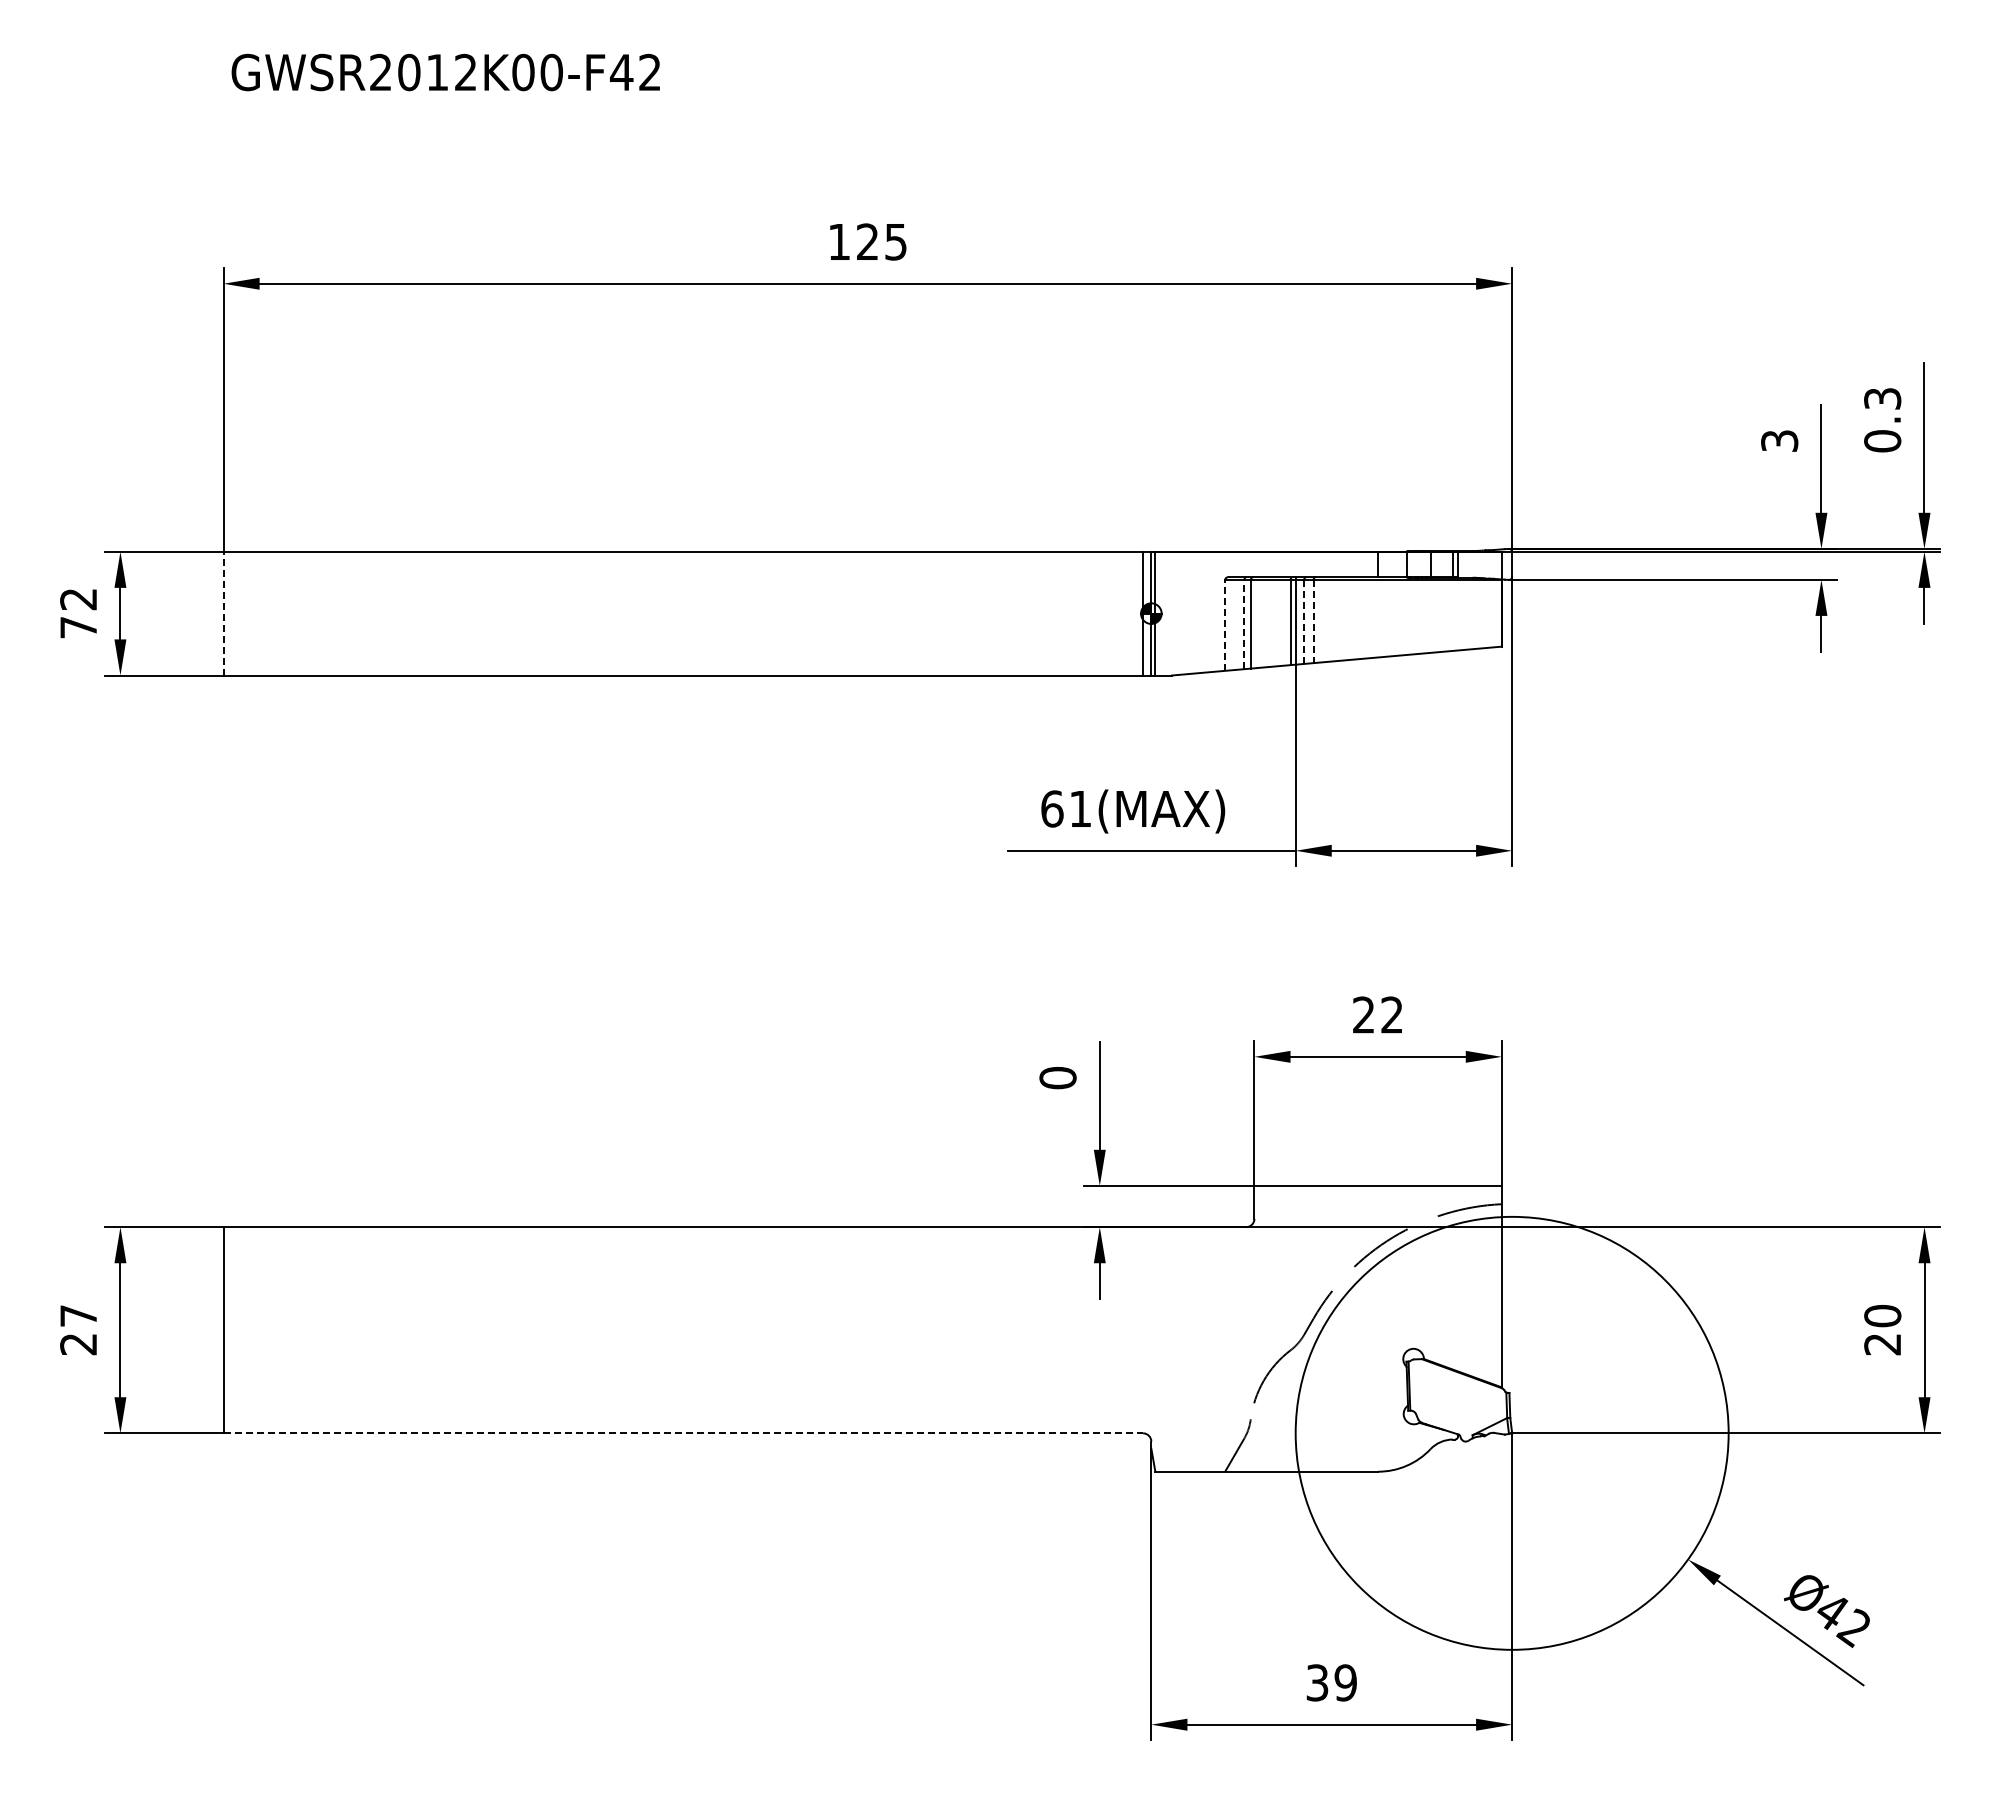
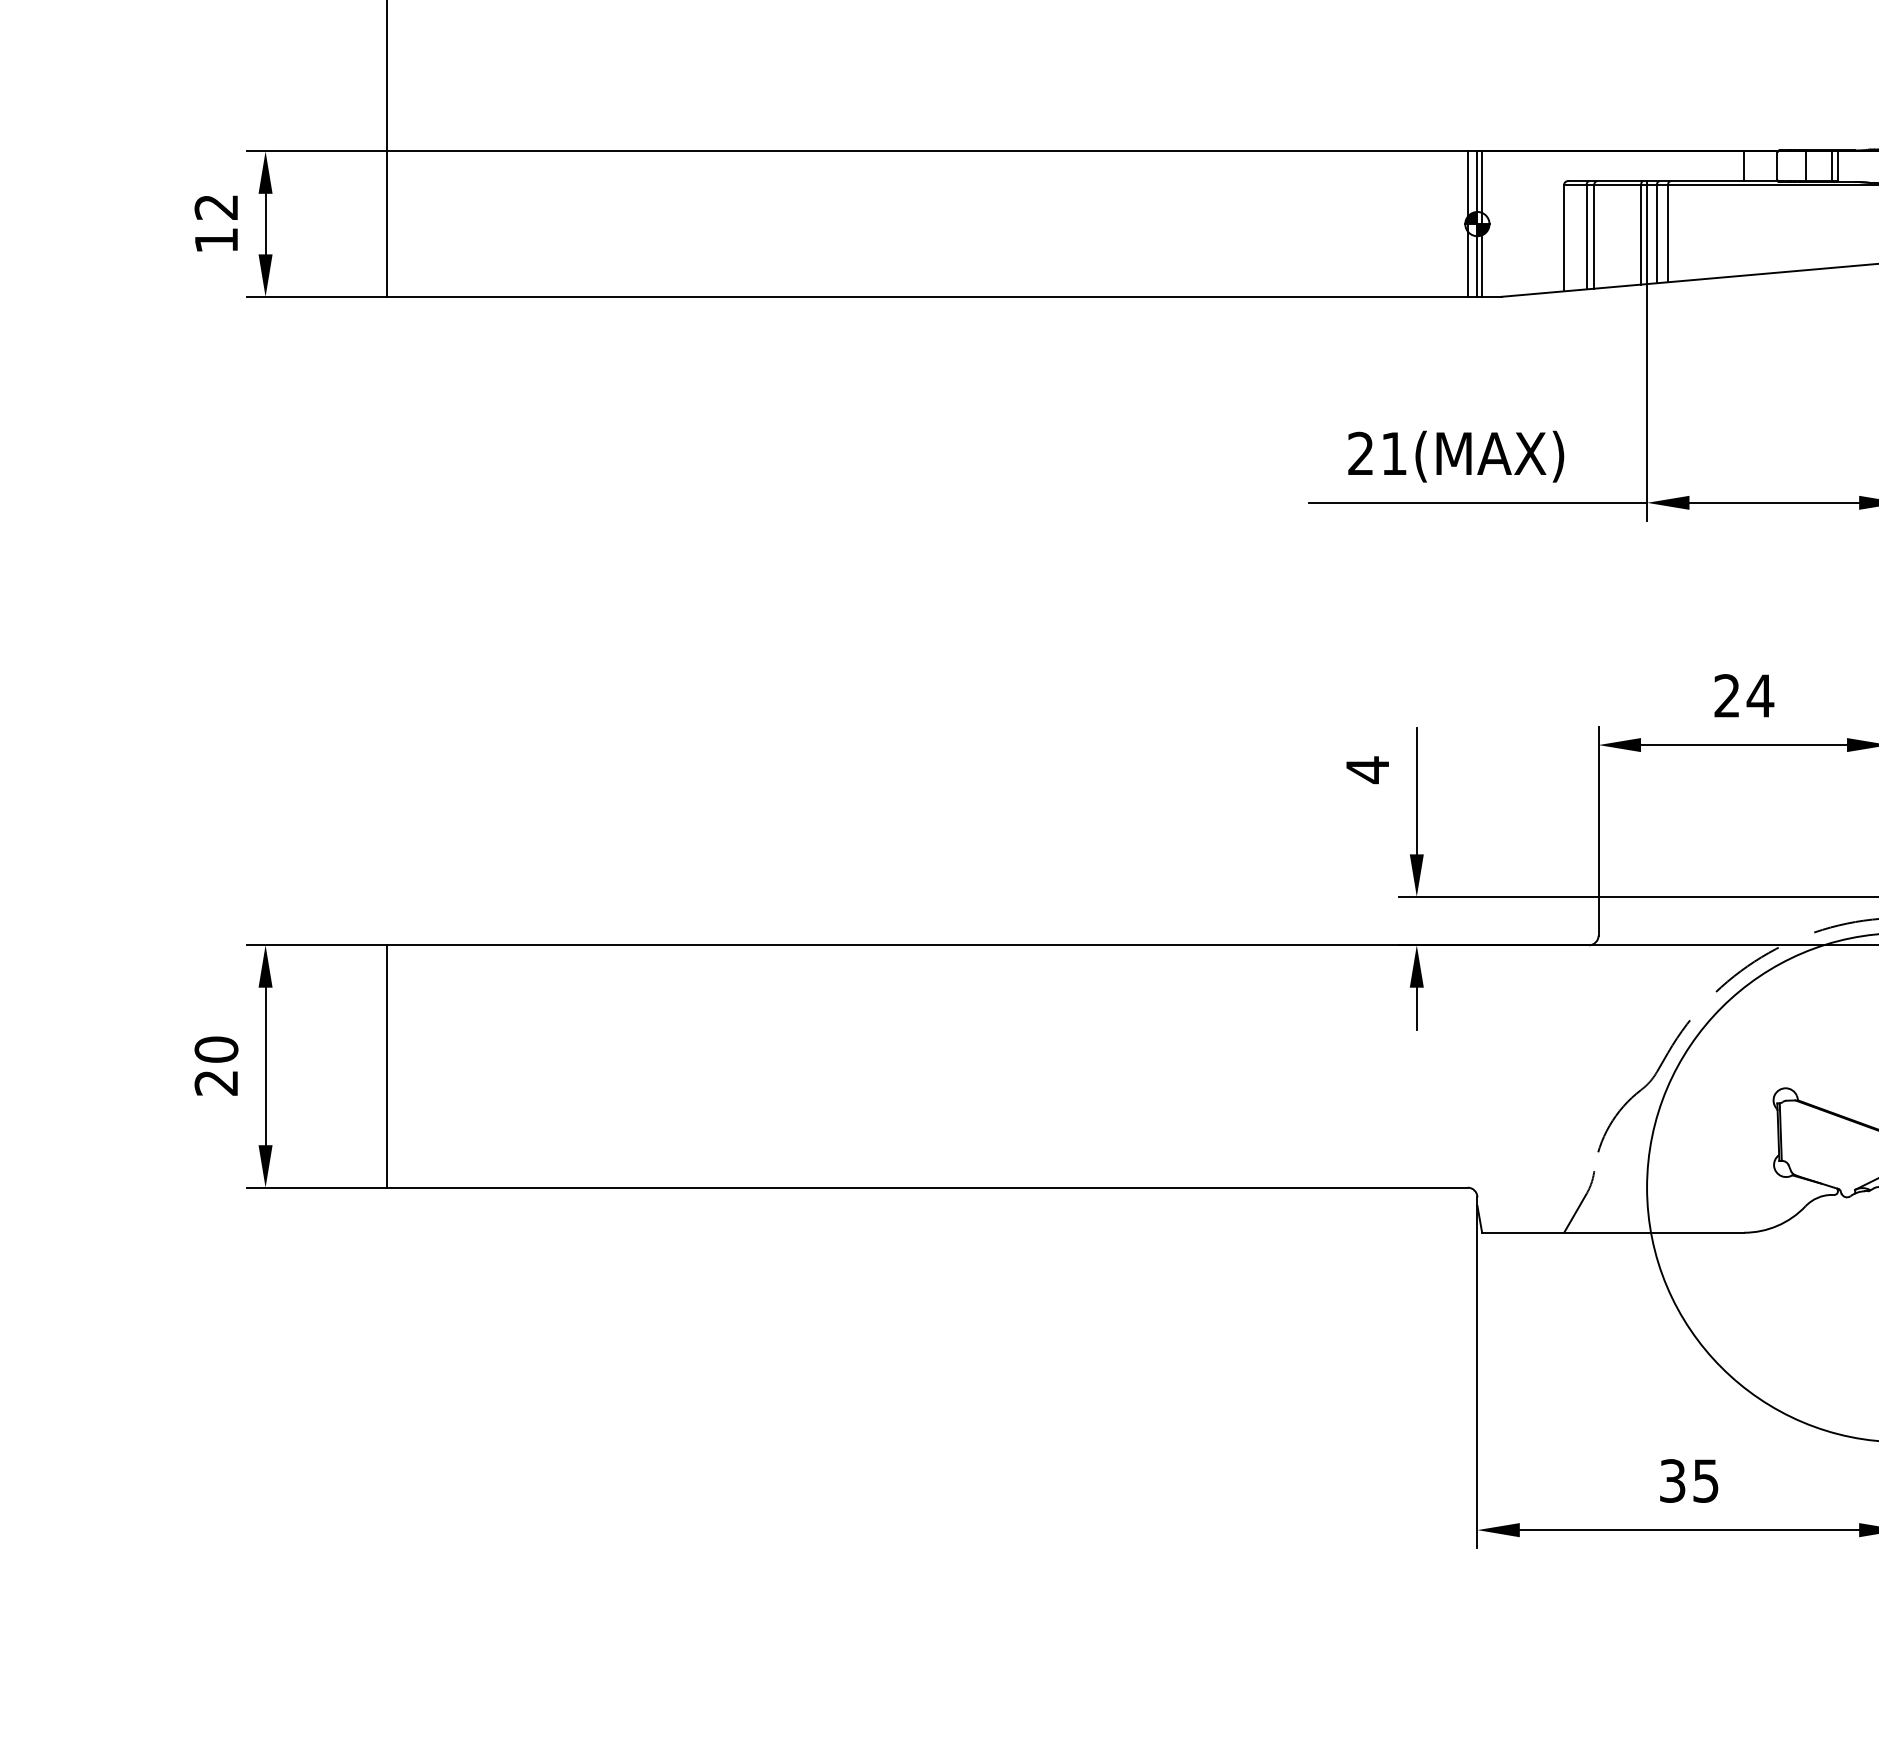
line: (223, 613) -> (386, 223), dashed -> solid
line: (1304, 622) -> (1657, 234), dashed -> solid
line: (1313, 622) -> (1668, 234), dashed -> solid
line: (1244, 624) -> (1586, 236), dashed -> solid
line: (1225, 625) -> (1564, 238), dashed -> solid
text: (78, 627) -> (216, 240), 72 -> 12
text: (1052, 808) -> (1361, 453), 61(MAX) -> 21(MAX)
text: (1391, 1014) -> (1759, 695), 22 -> 24
text: (1057, 1077) -> (1367, 769), 0 -> 4
text: (78, 1315) -> (216, 1049), 27 -> 20
line: (683, 1433) -> (927, 1187), dashed -> solid
text: (1345, 1682) -> (1705, 1480), 39 -> 35

